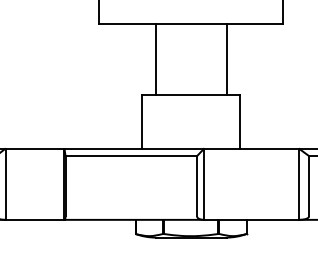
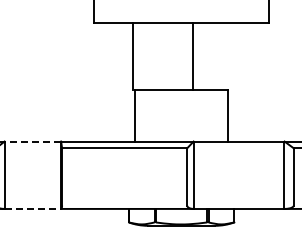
line: (155, 59) -> (132, 56), moved
line: (226, 59) -> (193, 56), moved
line: (35, 148) -> (33, 141), solid -> dashed
line: (35, 219) -> (33, 208), solid -> dashed

